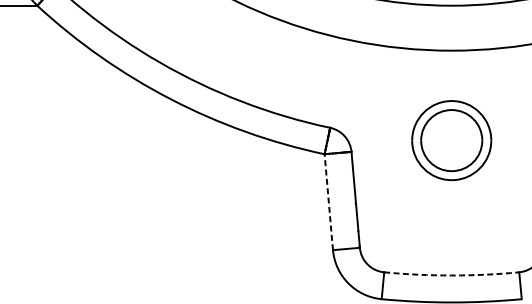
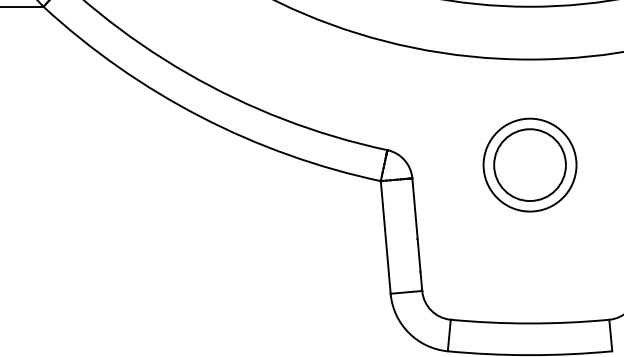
line: (328, 202) -> (385, 237), dashed -> solid
arc: (452, 275) -> (530, 323), dashed -> solid

